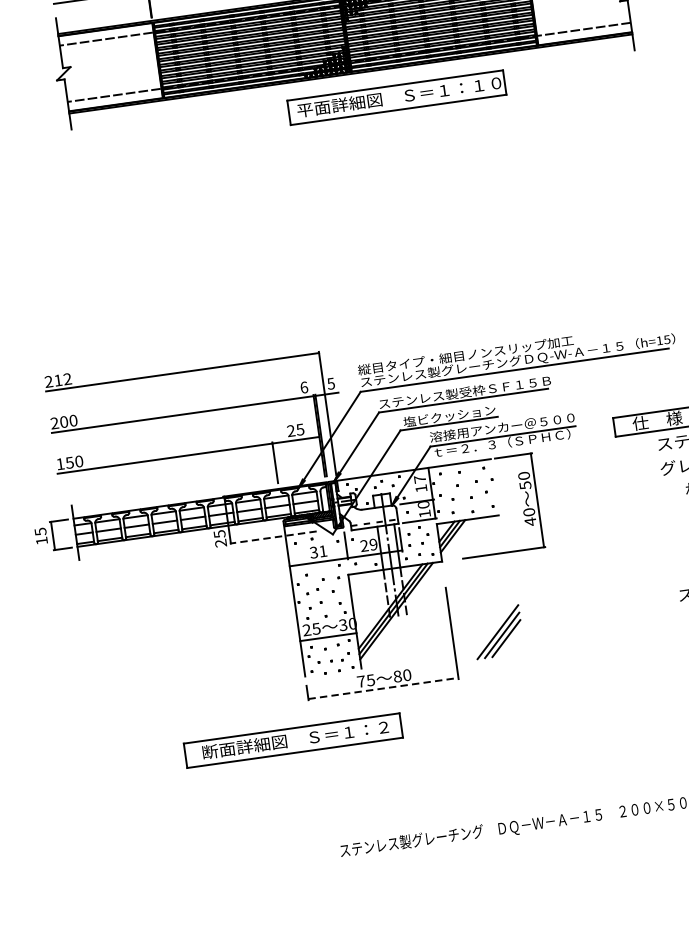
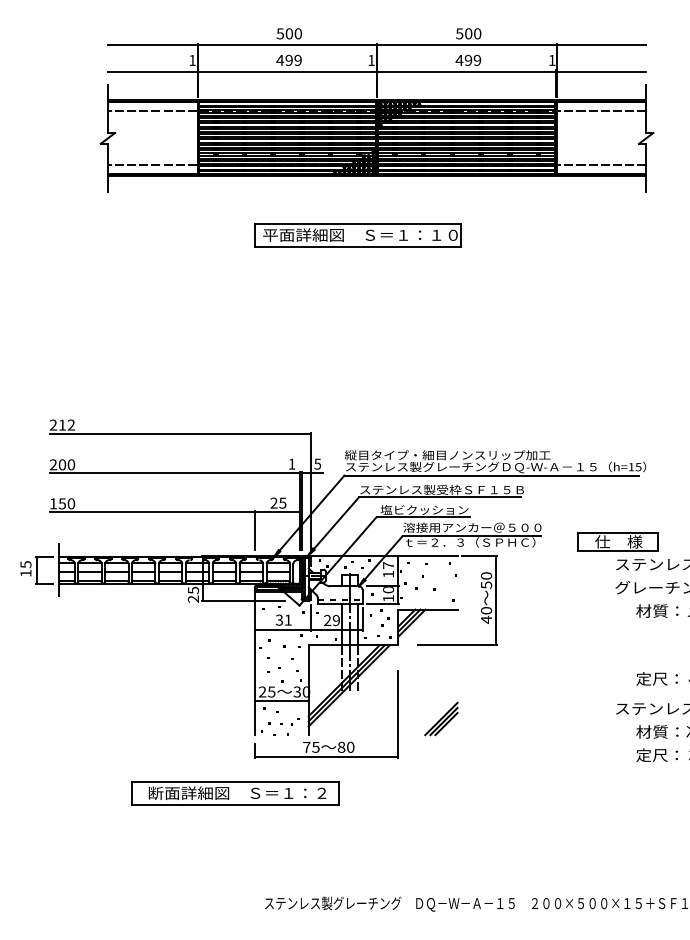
part: (396, 97) -> (357, 235), moved
text: (303, 386) -> (291, 463), 6 -> 1
line: (273, 537) -> (243, 600), dashed -> solid
part: (497, 631) -> (441, 718), size x0.71
line: (383, 688) -> (326, 756), dashed -> solid

